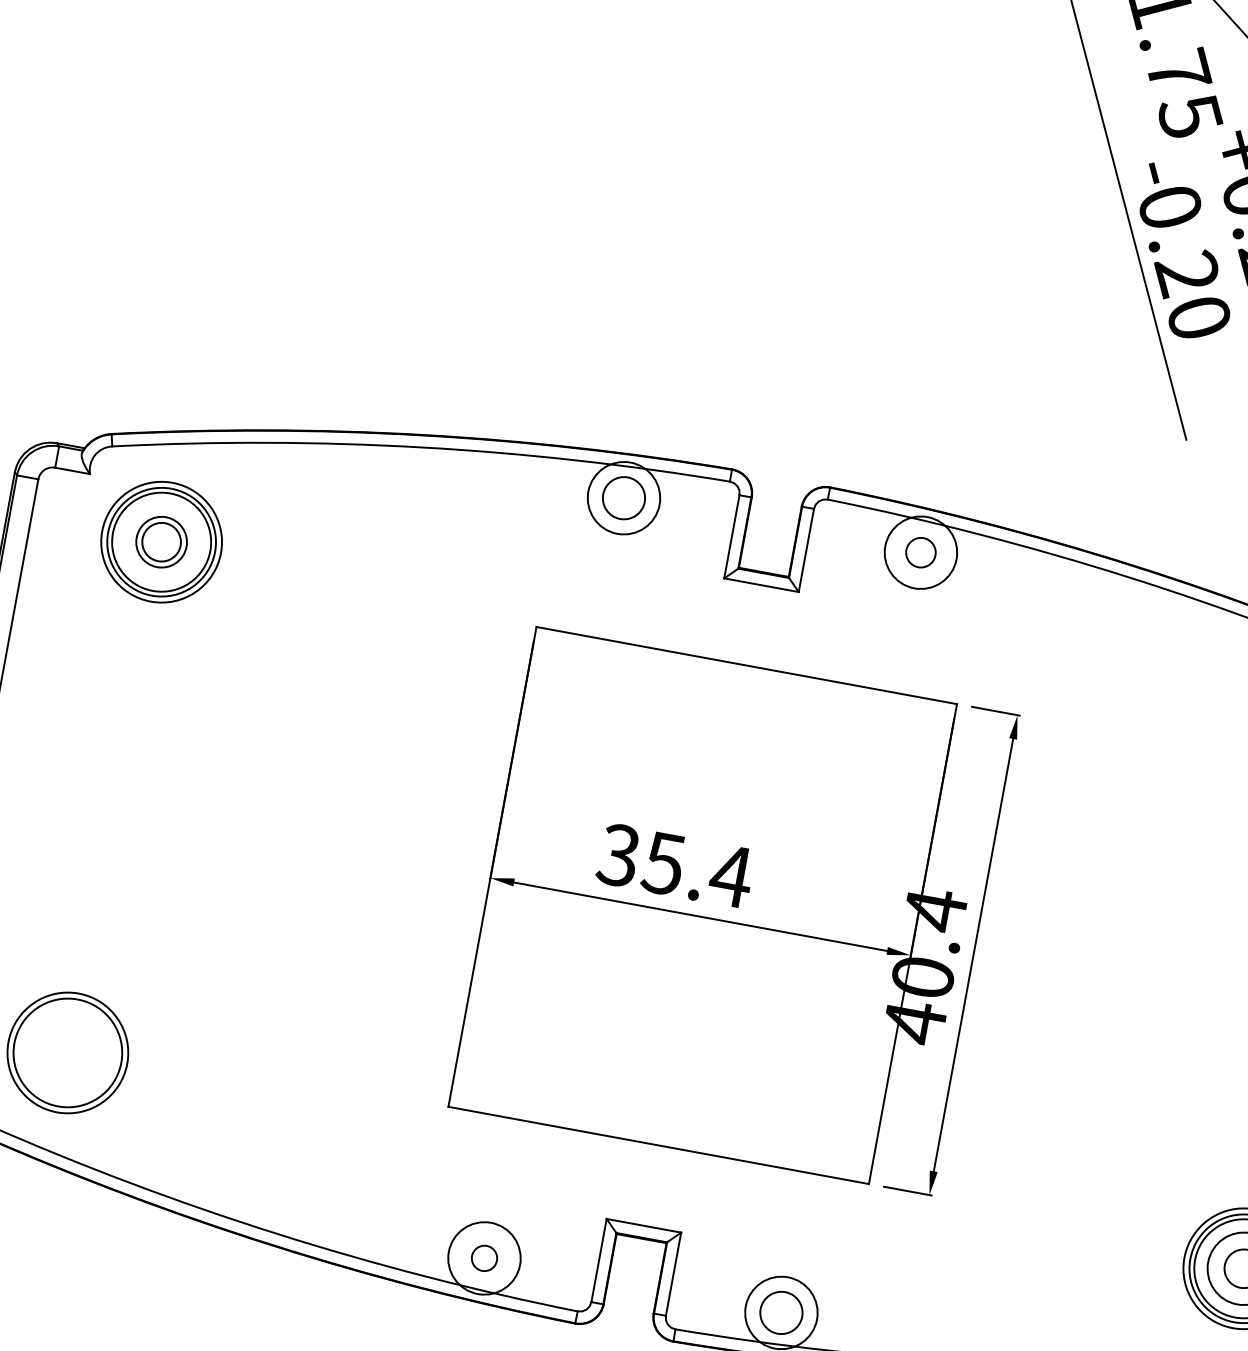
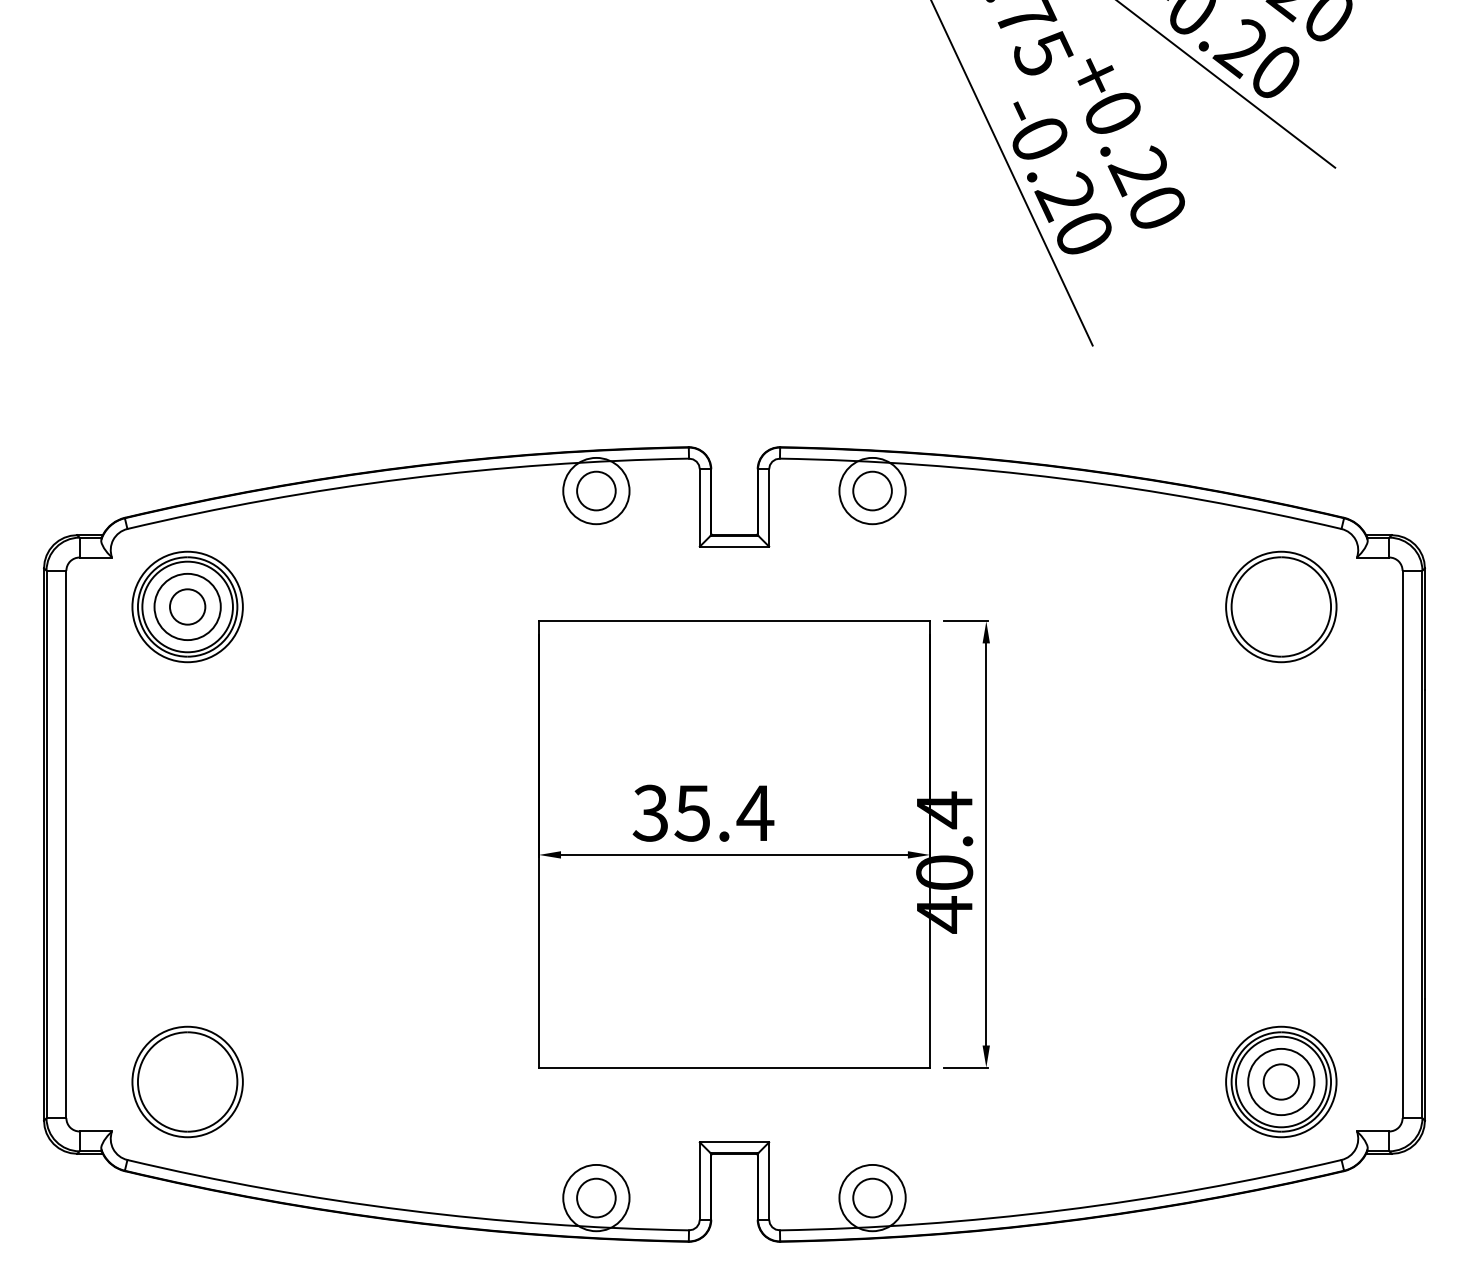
circle: (161, 541) -> (187, 606), size x1.43
circle: (920, 552) -> (872, 490), size x1.43
circle: (484, 1257) -> (596, 1197), size x1.67

